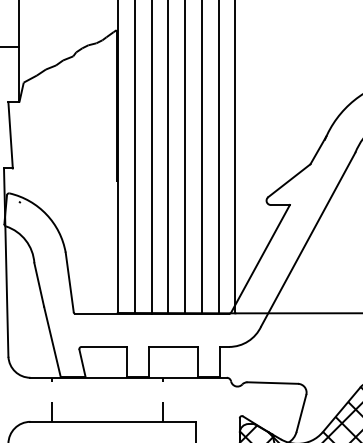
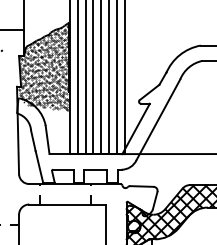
hatch: (60, 126) -> (43, 67), added

